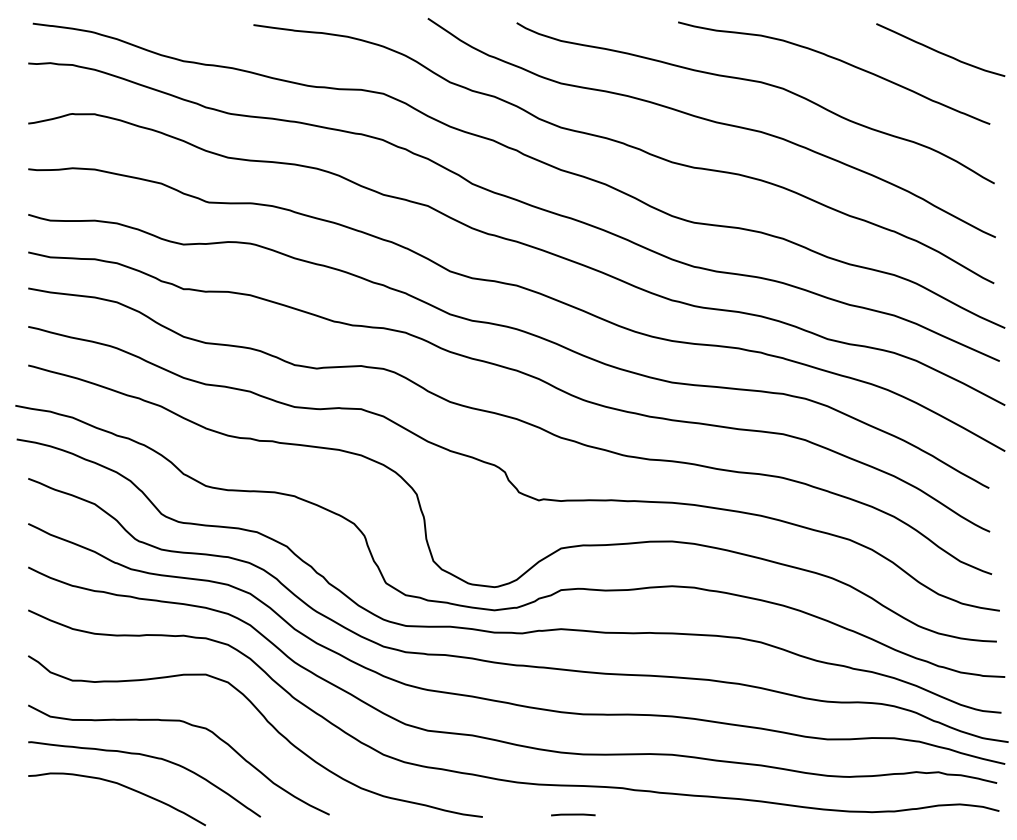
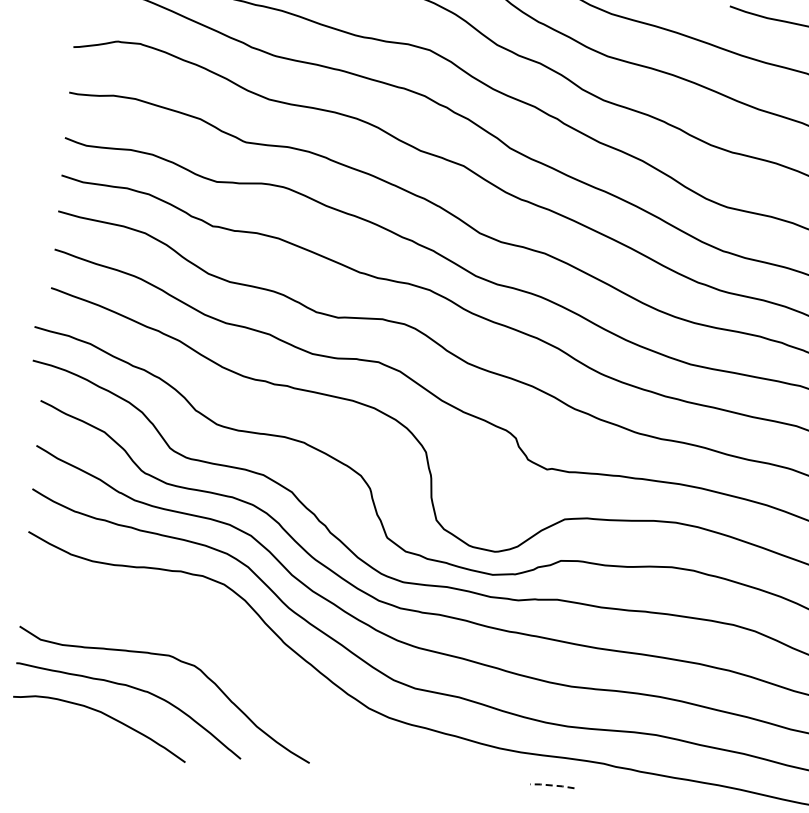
curve: (268, 723) -> (257, 666), removed
line: (572, 814) -> (551, 785), solid -> dashed

